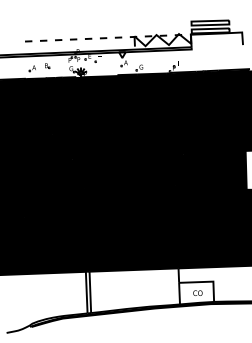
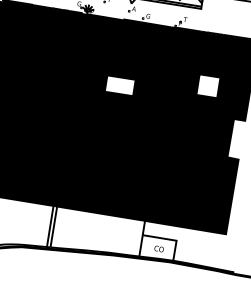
fill: (214, 123) -> (208, 85), removed
fill: (127, 140) -> (120, 85), removed

